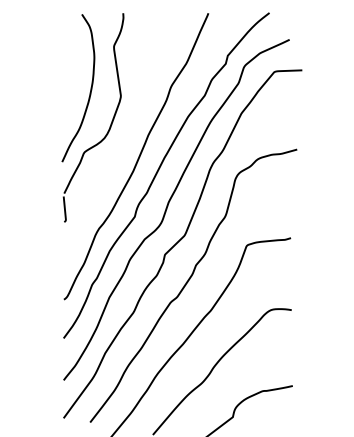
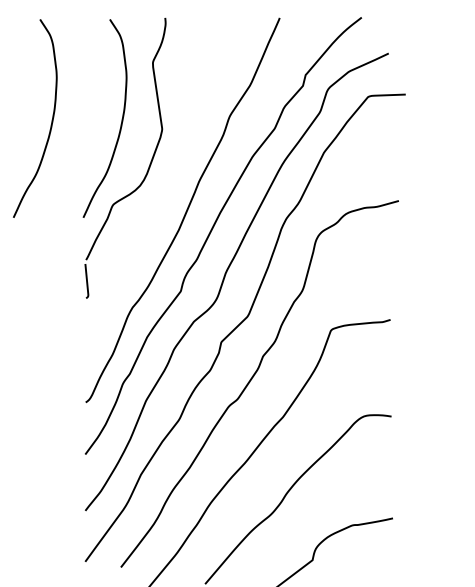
curve: (37, 92) -> (50, 124), added

